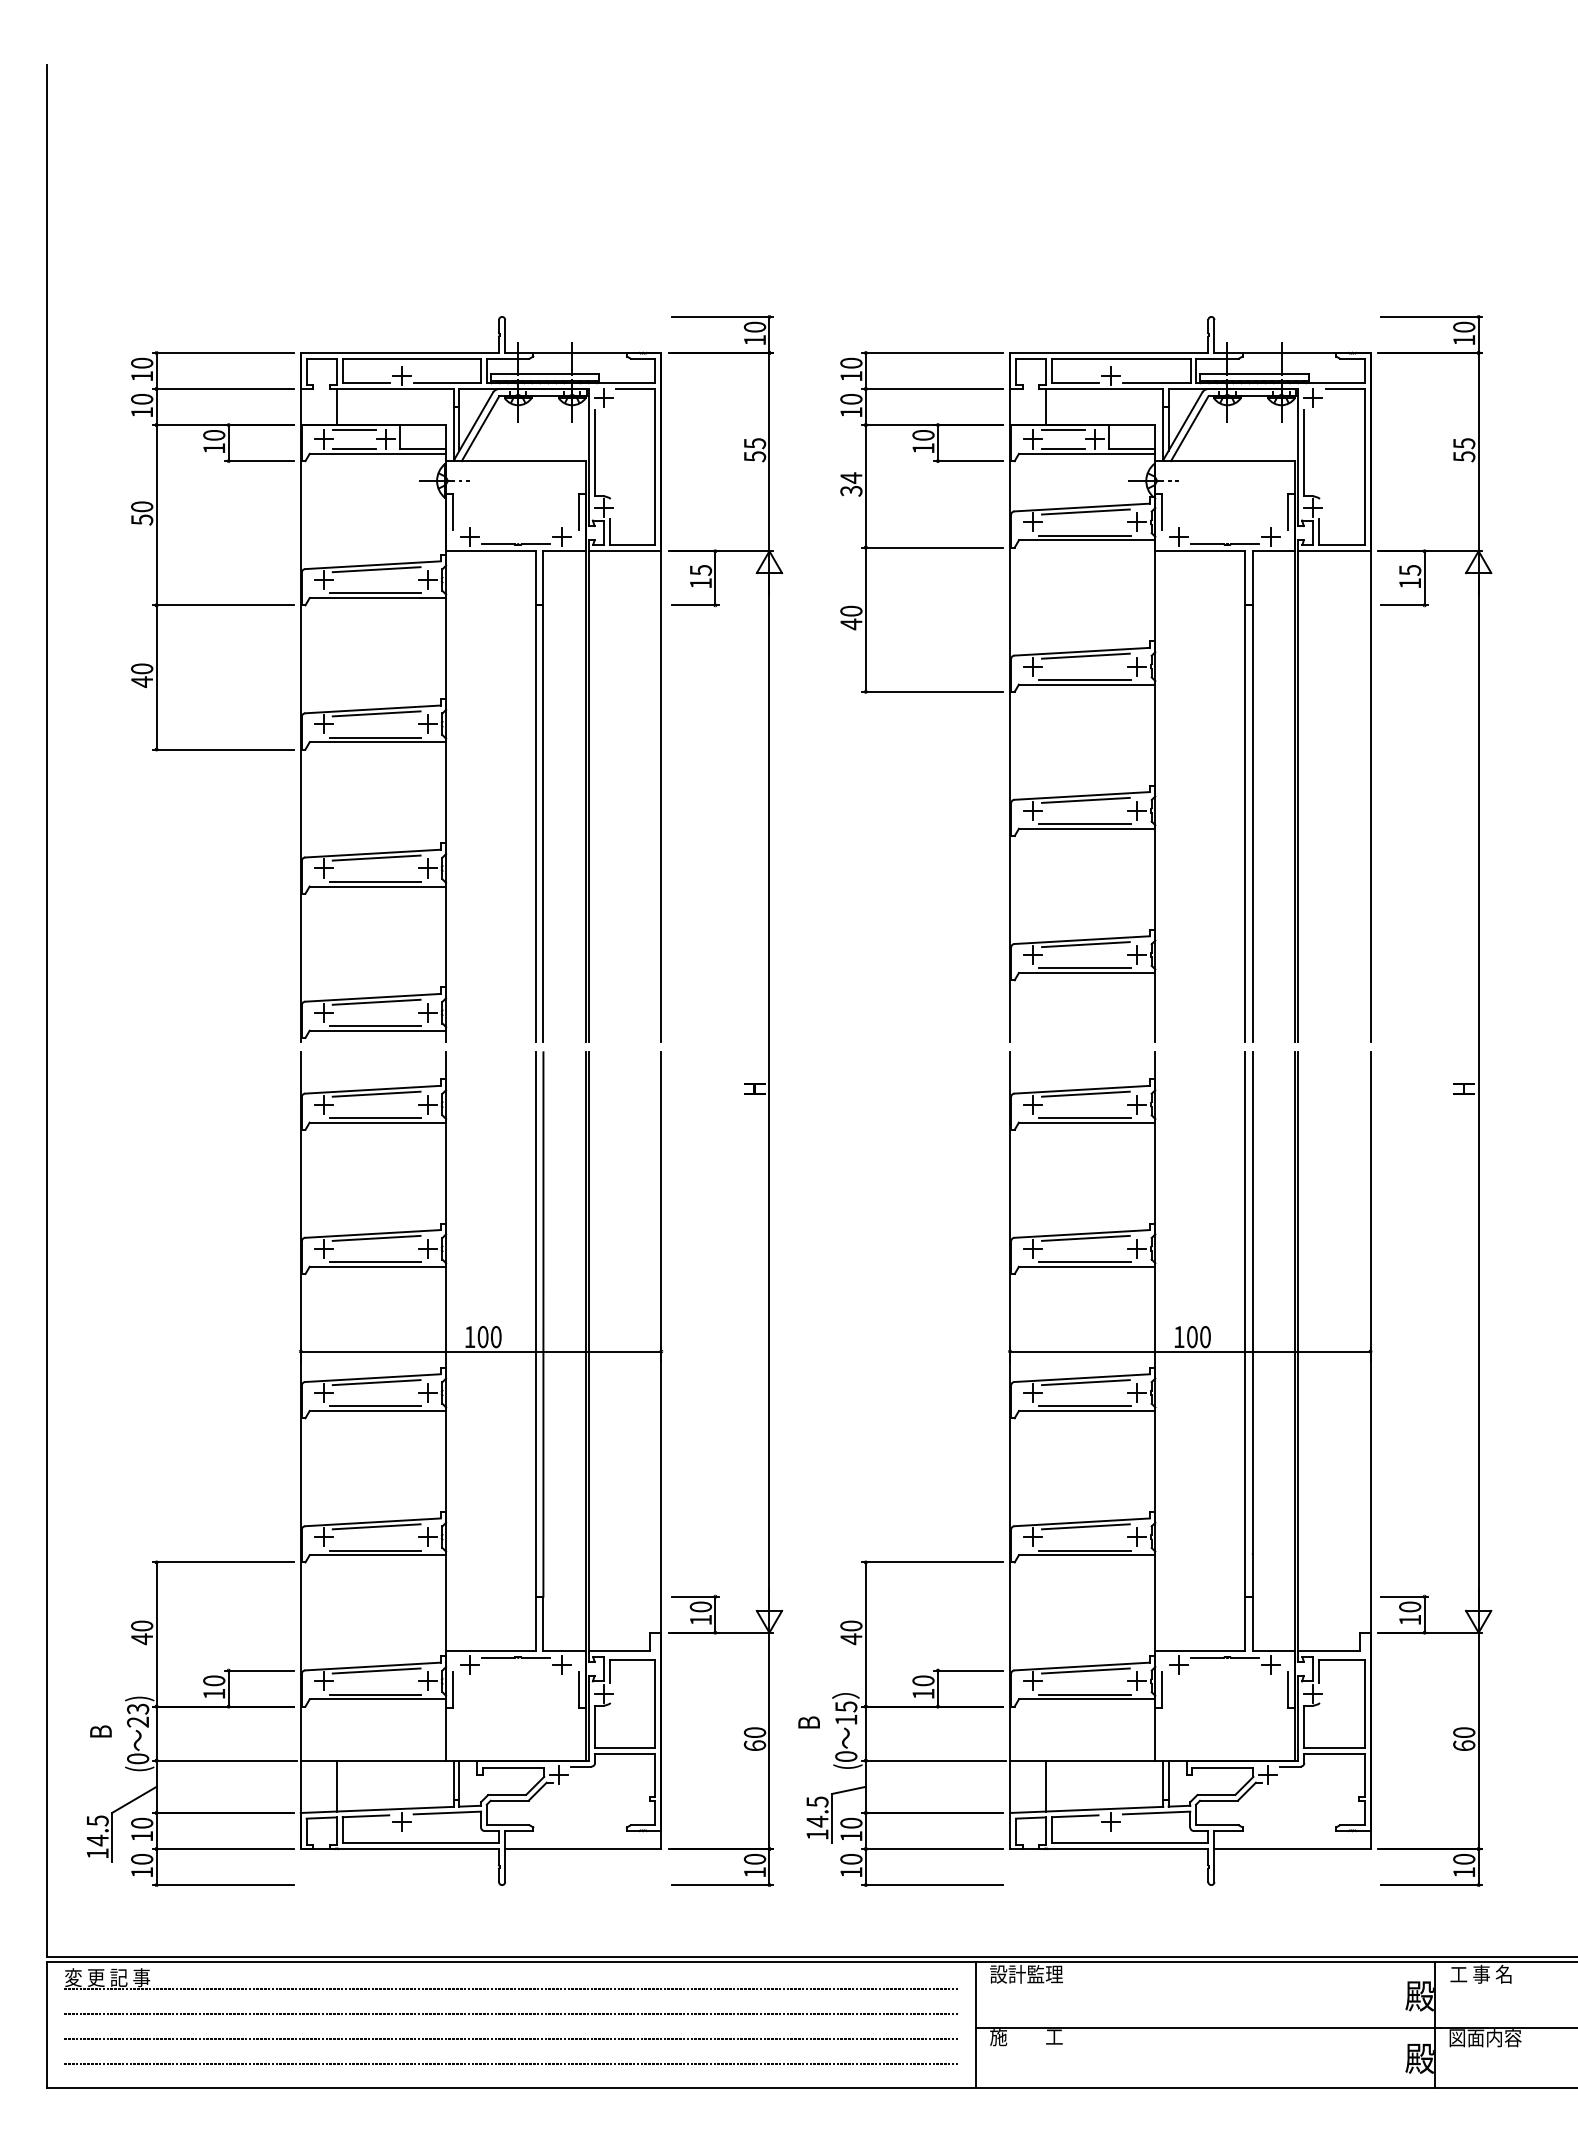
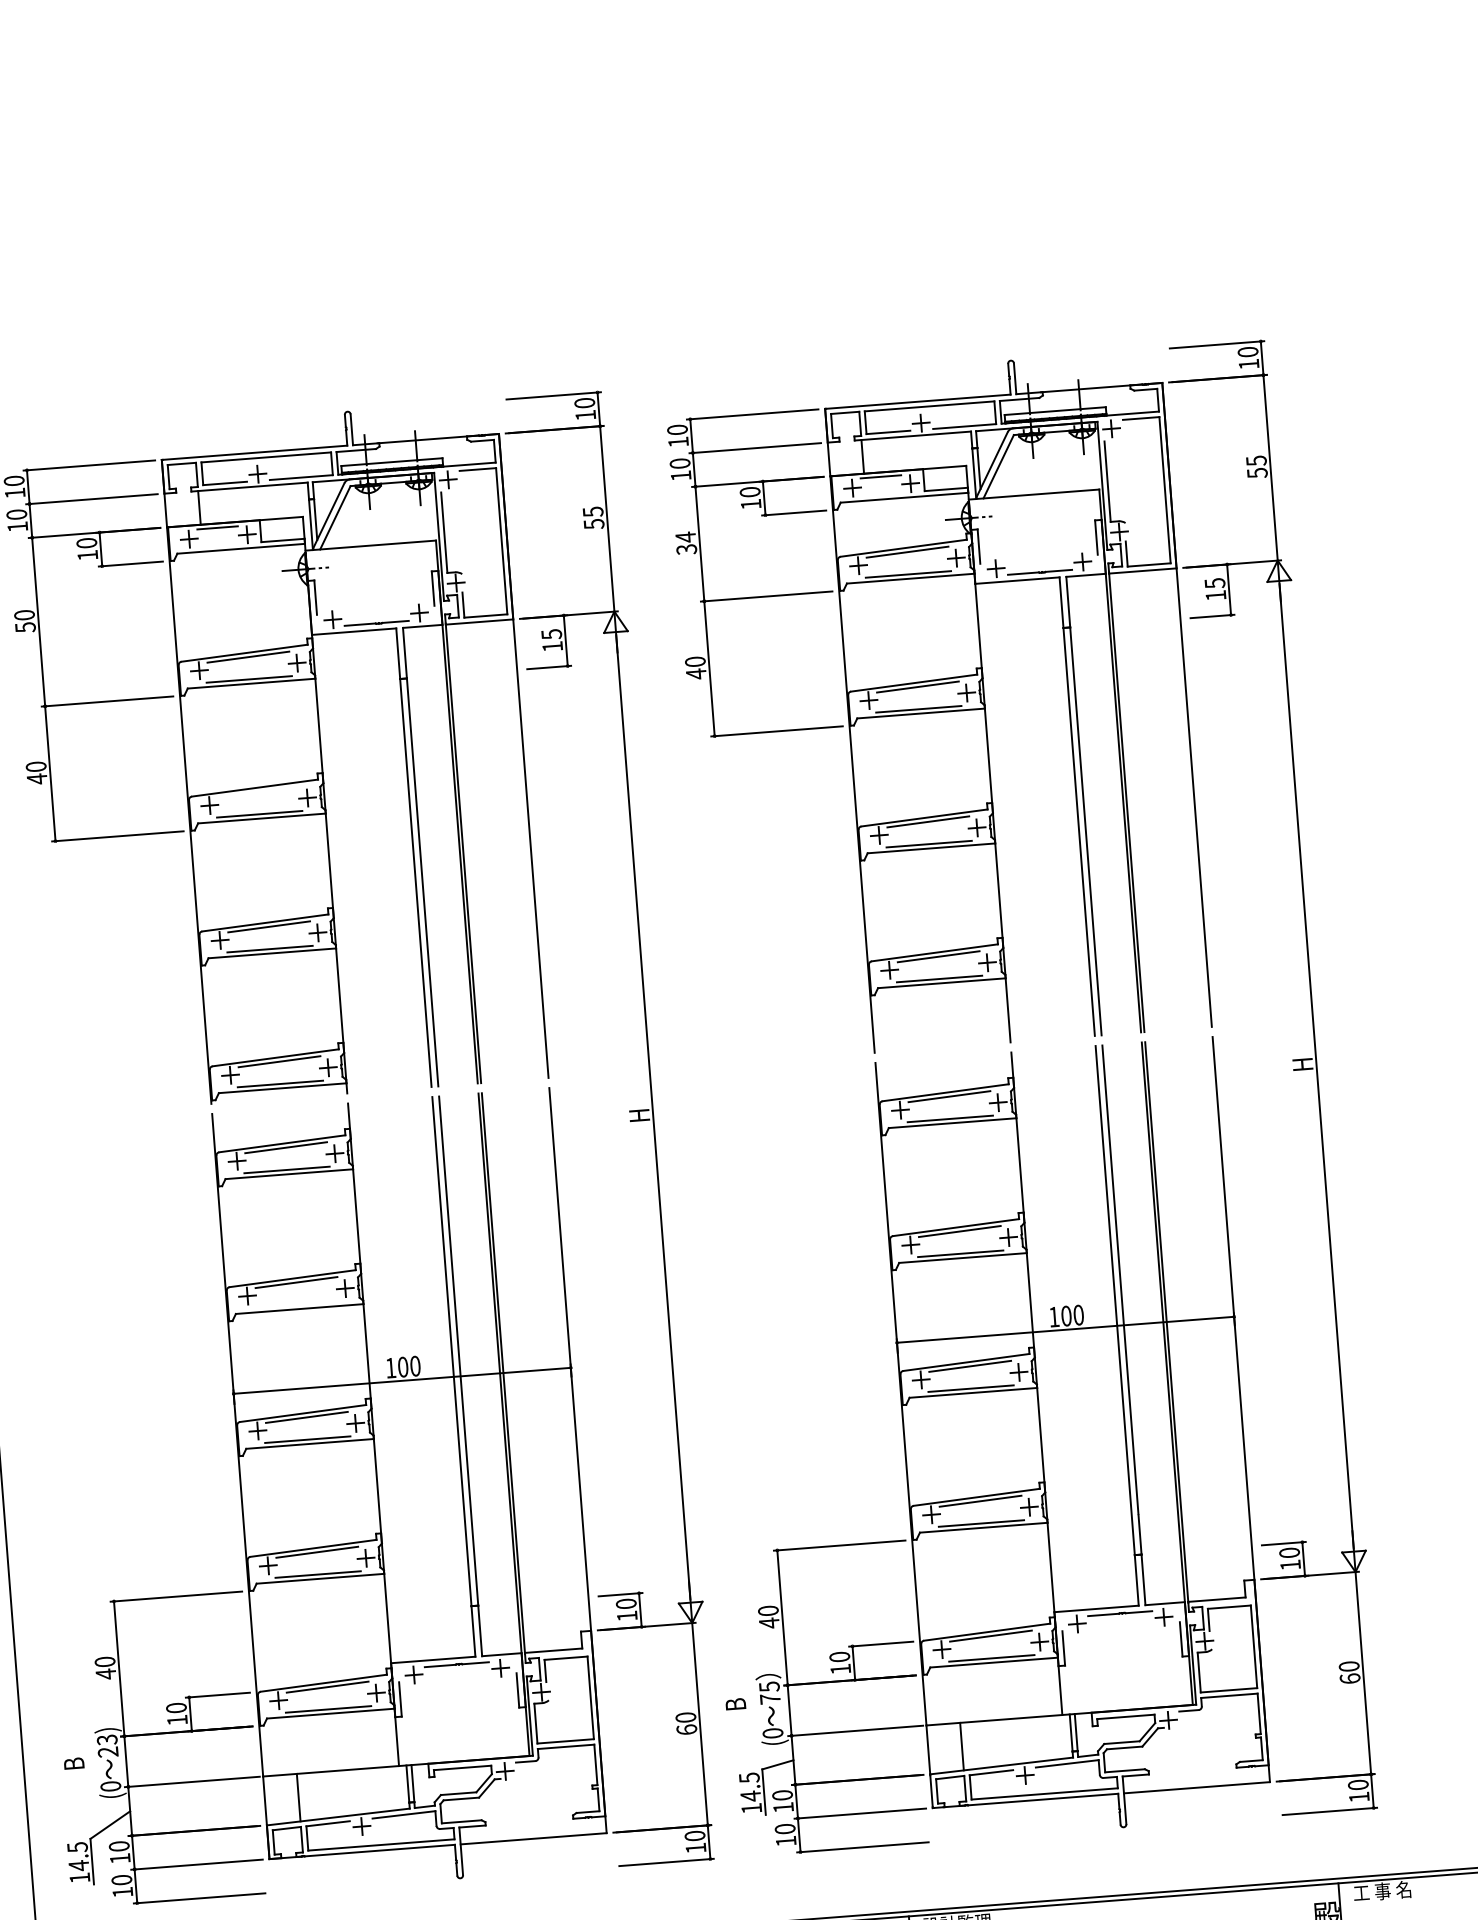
line: (354, 449) -> (219, 546), removed
line: (1063, 449) -> (882, 495), removed
line: (376, 713) -> (258, 791), removed
line: (375, 1262) -> (297, 1305), removed
text: (846, 1719) -> (770, 1698), 15 -> 75

